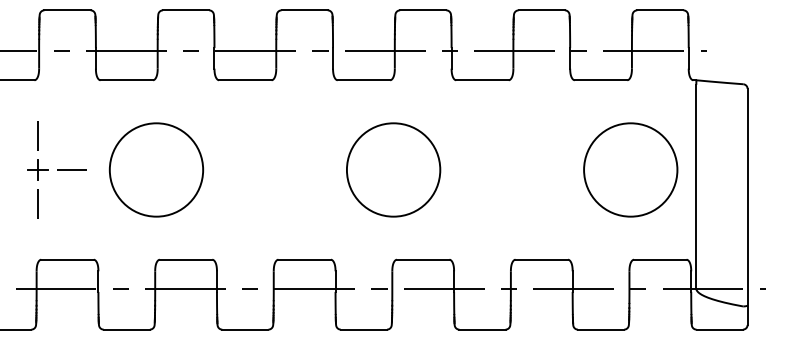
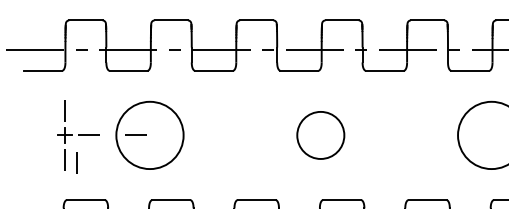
line: (136, 169) -> (135, 135), added
circle: (393, 169) -> (320, 135), size x0.7
line: (54, 208) -> (76, 163), added

